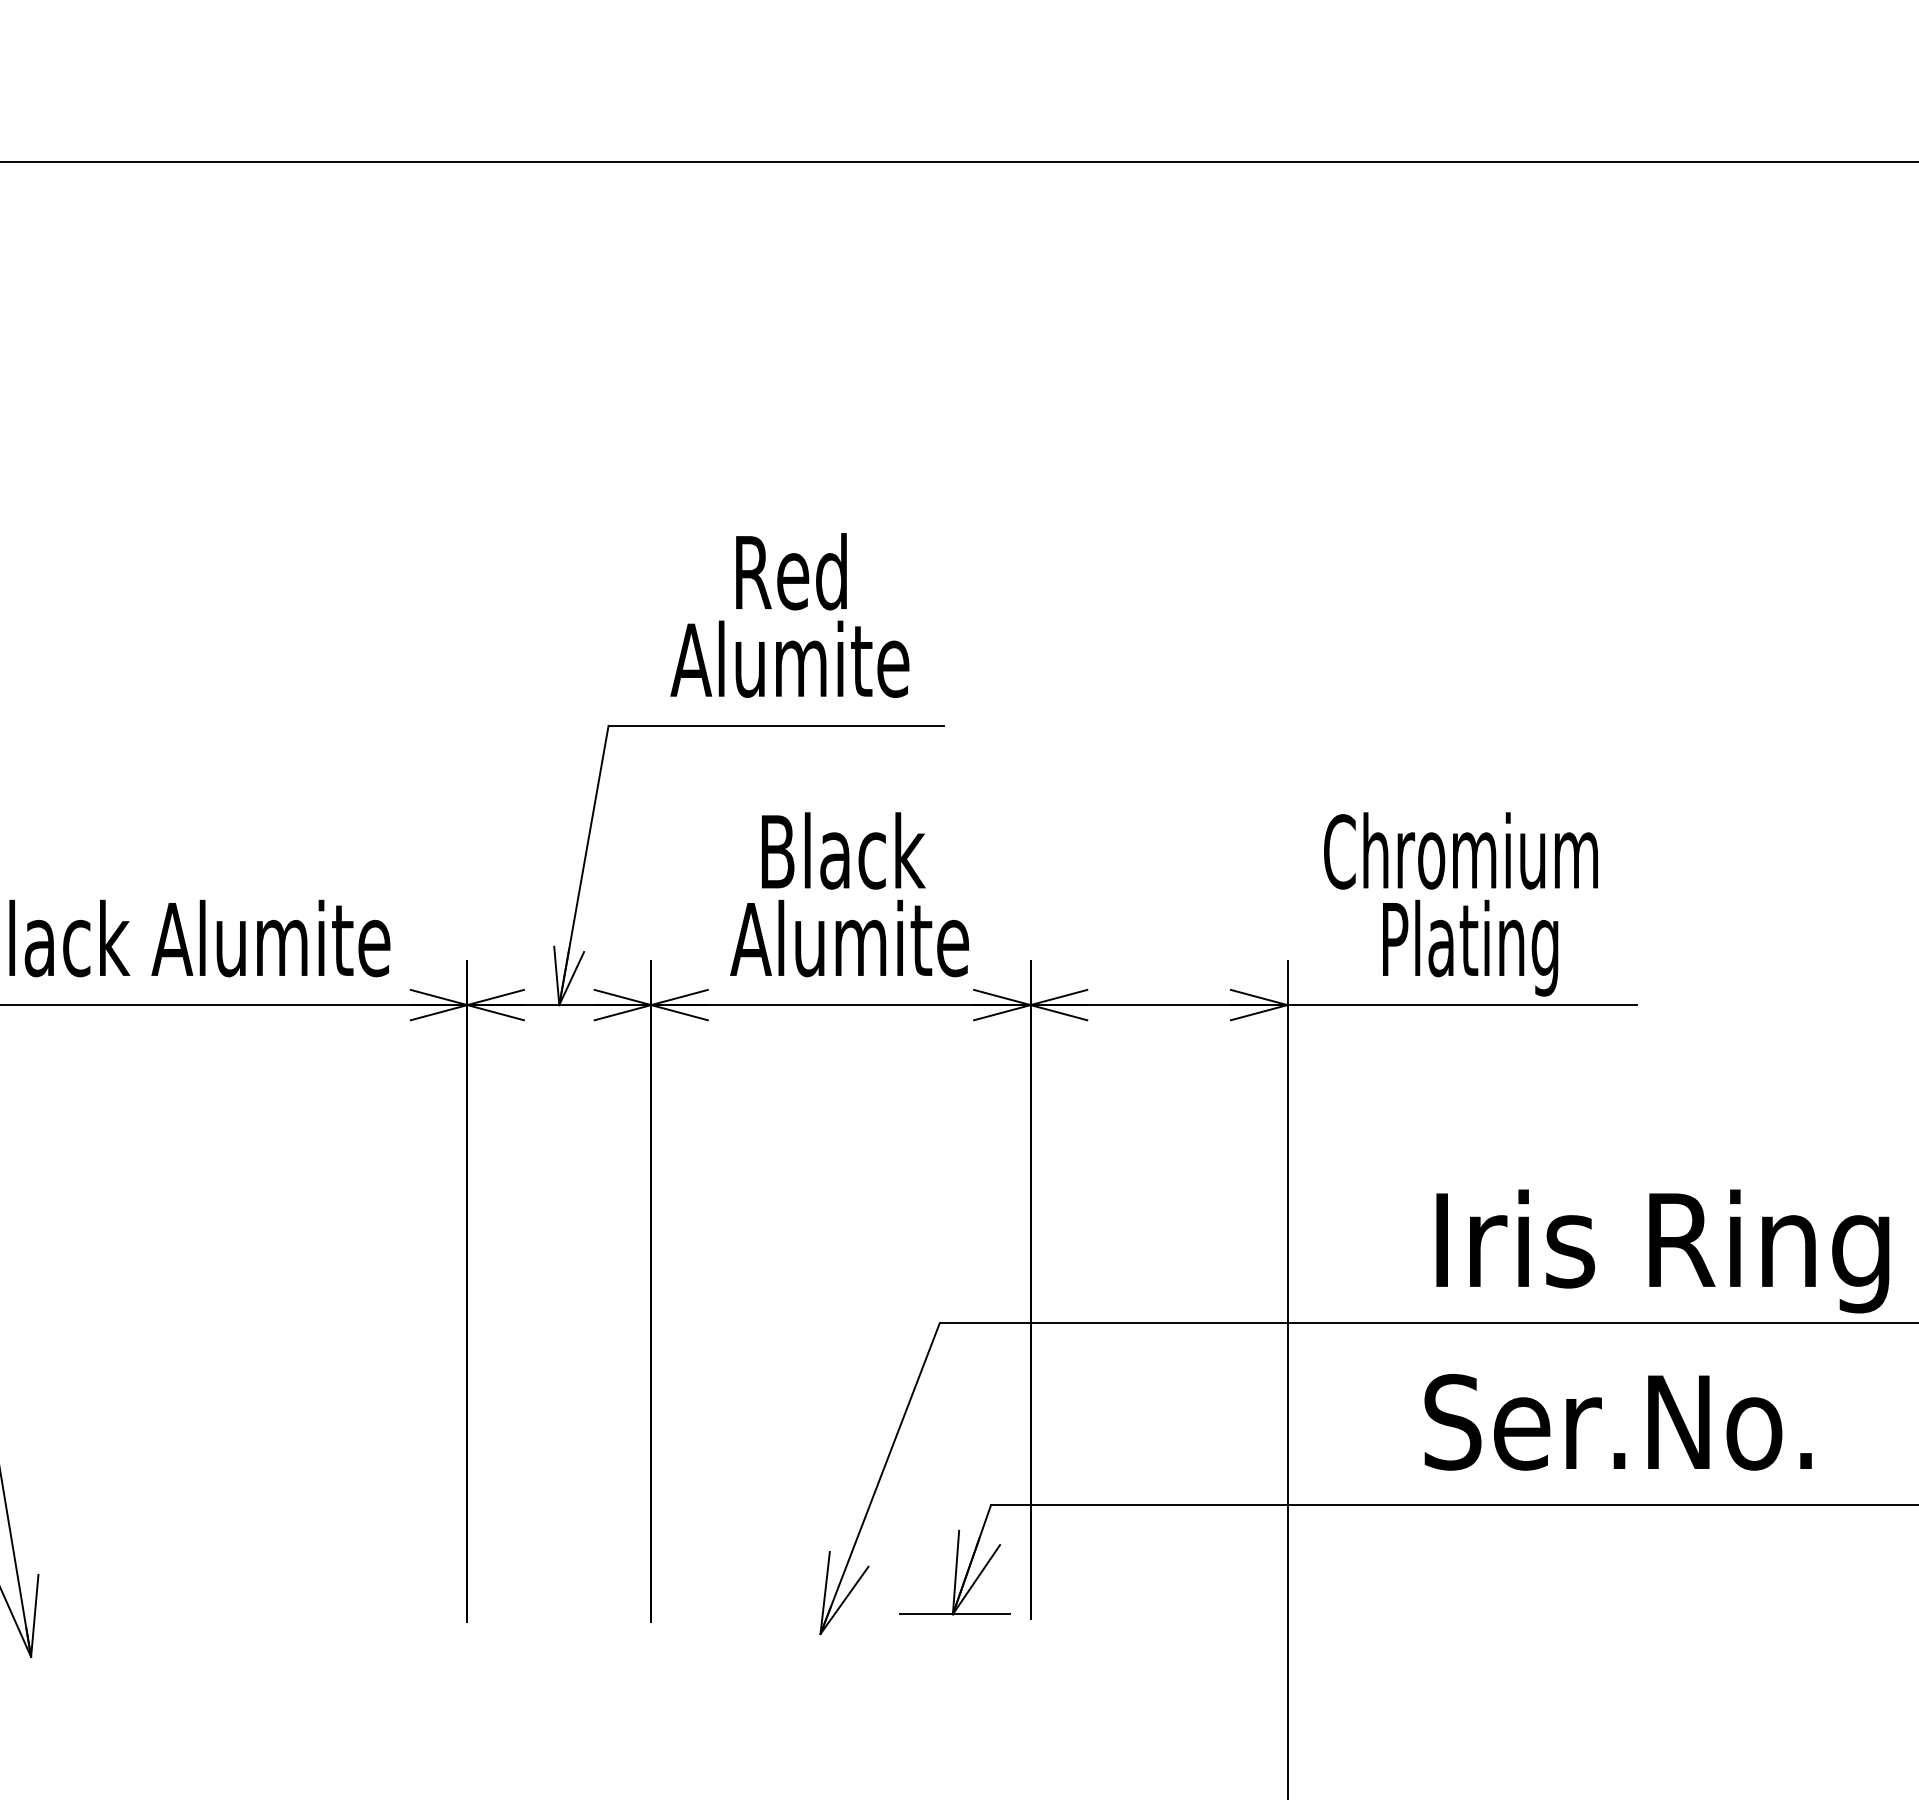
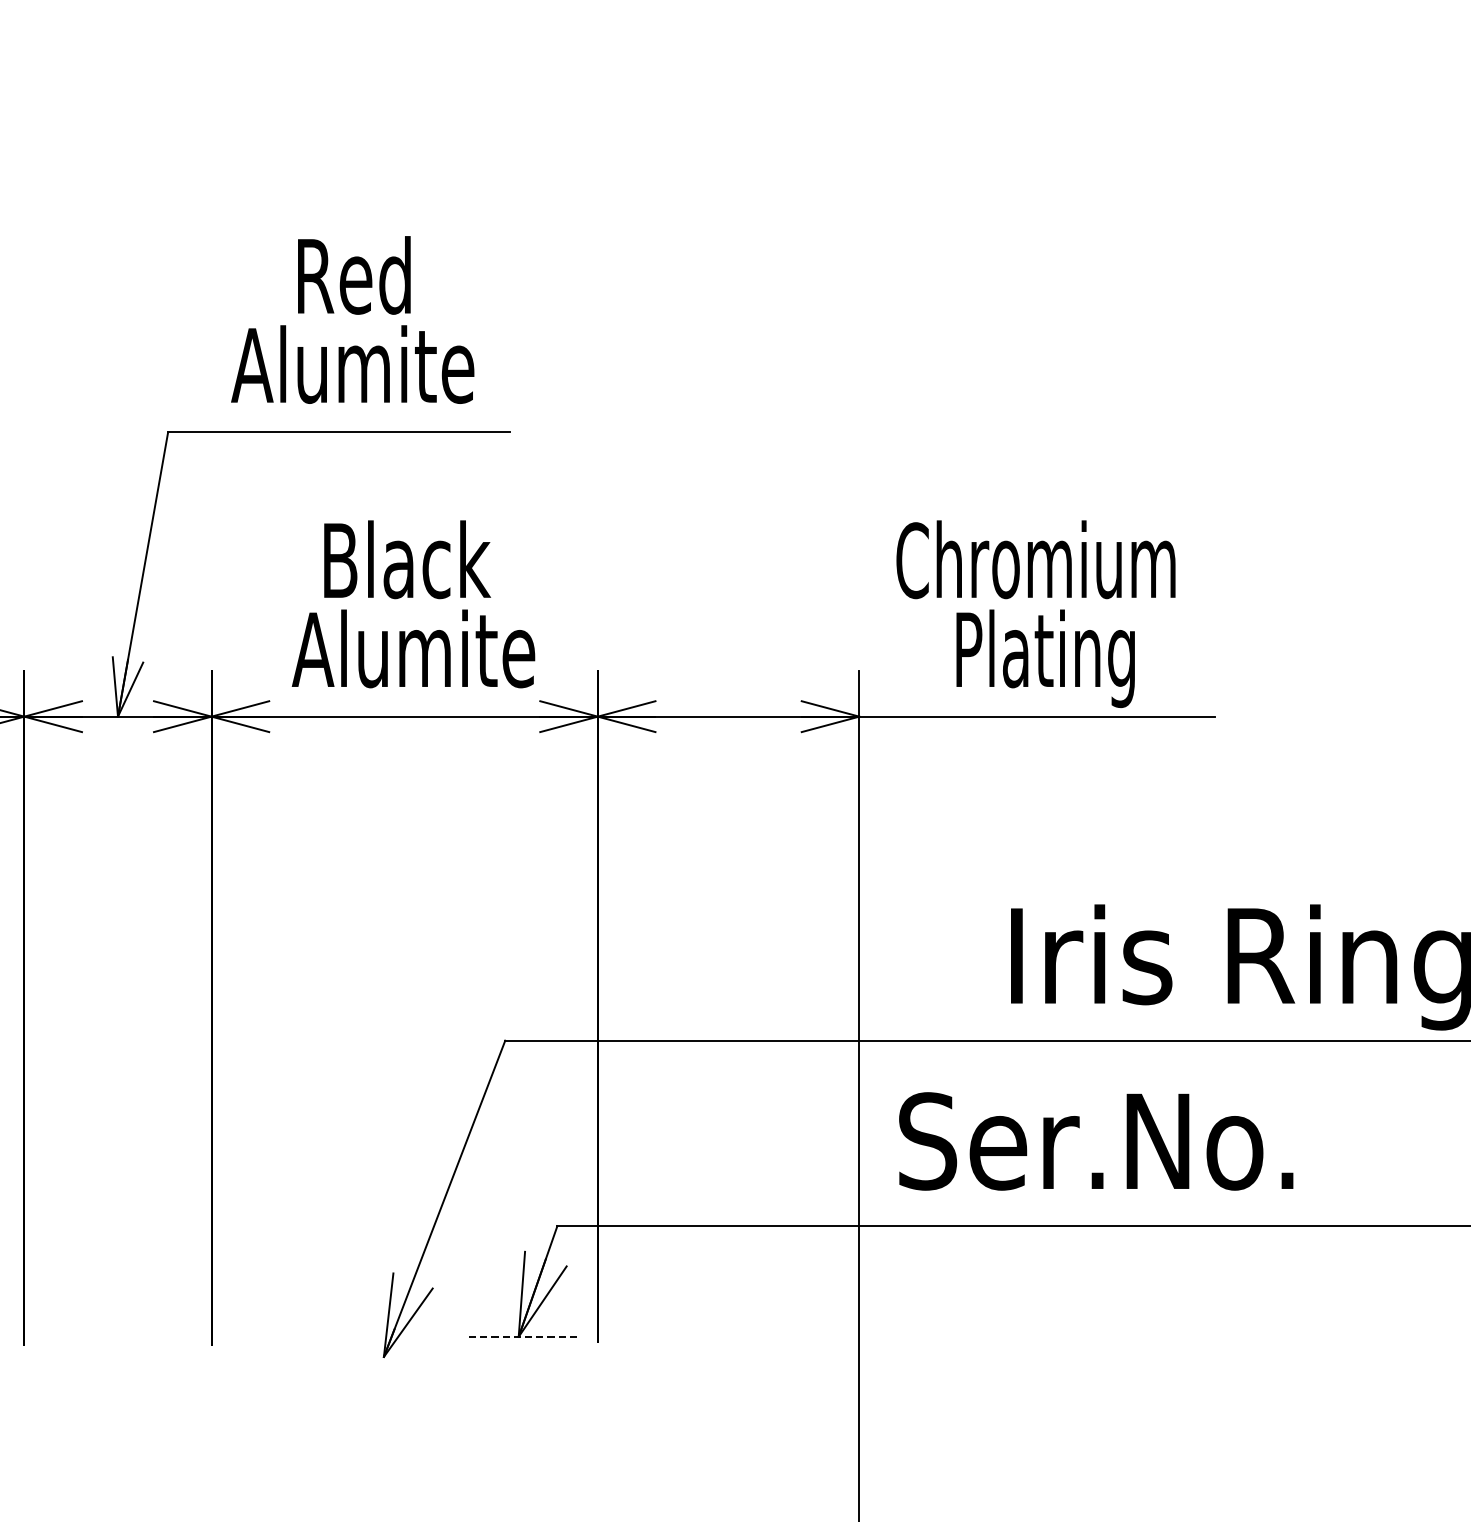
text: (1617, 1422) -> (1095, 1141), moved
line: (954, 1614) -> (520, 1337), solid -> dashed

